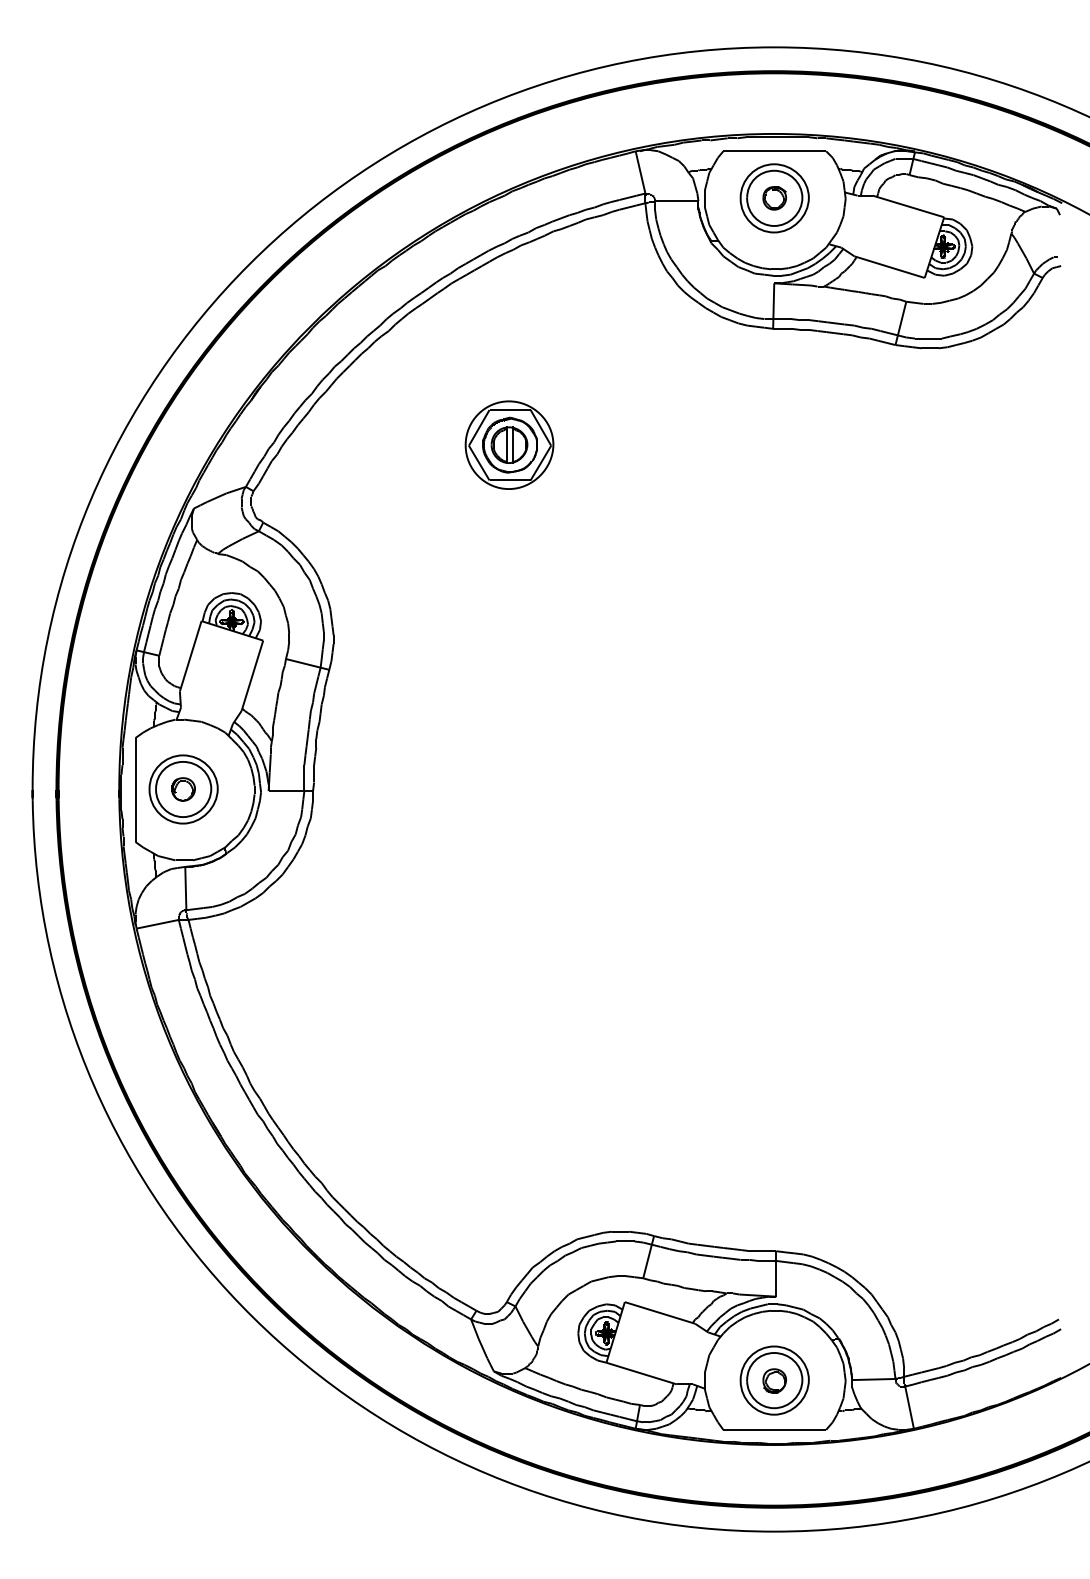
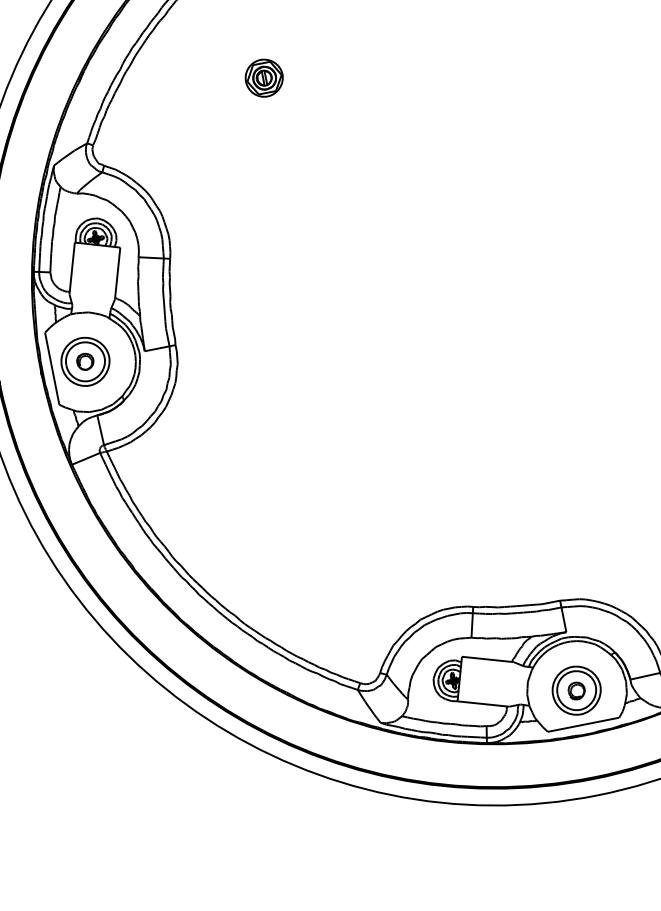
part: (509, 444) -> (264, 77), size x0.6

